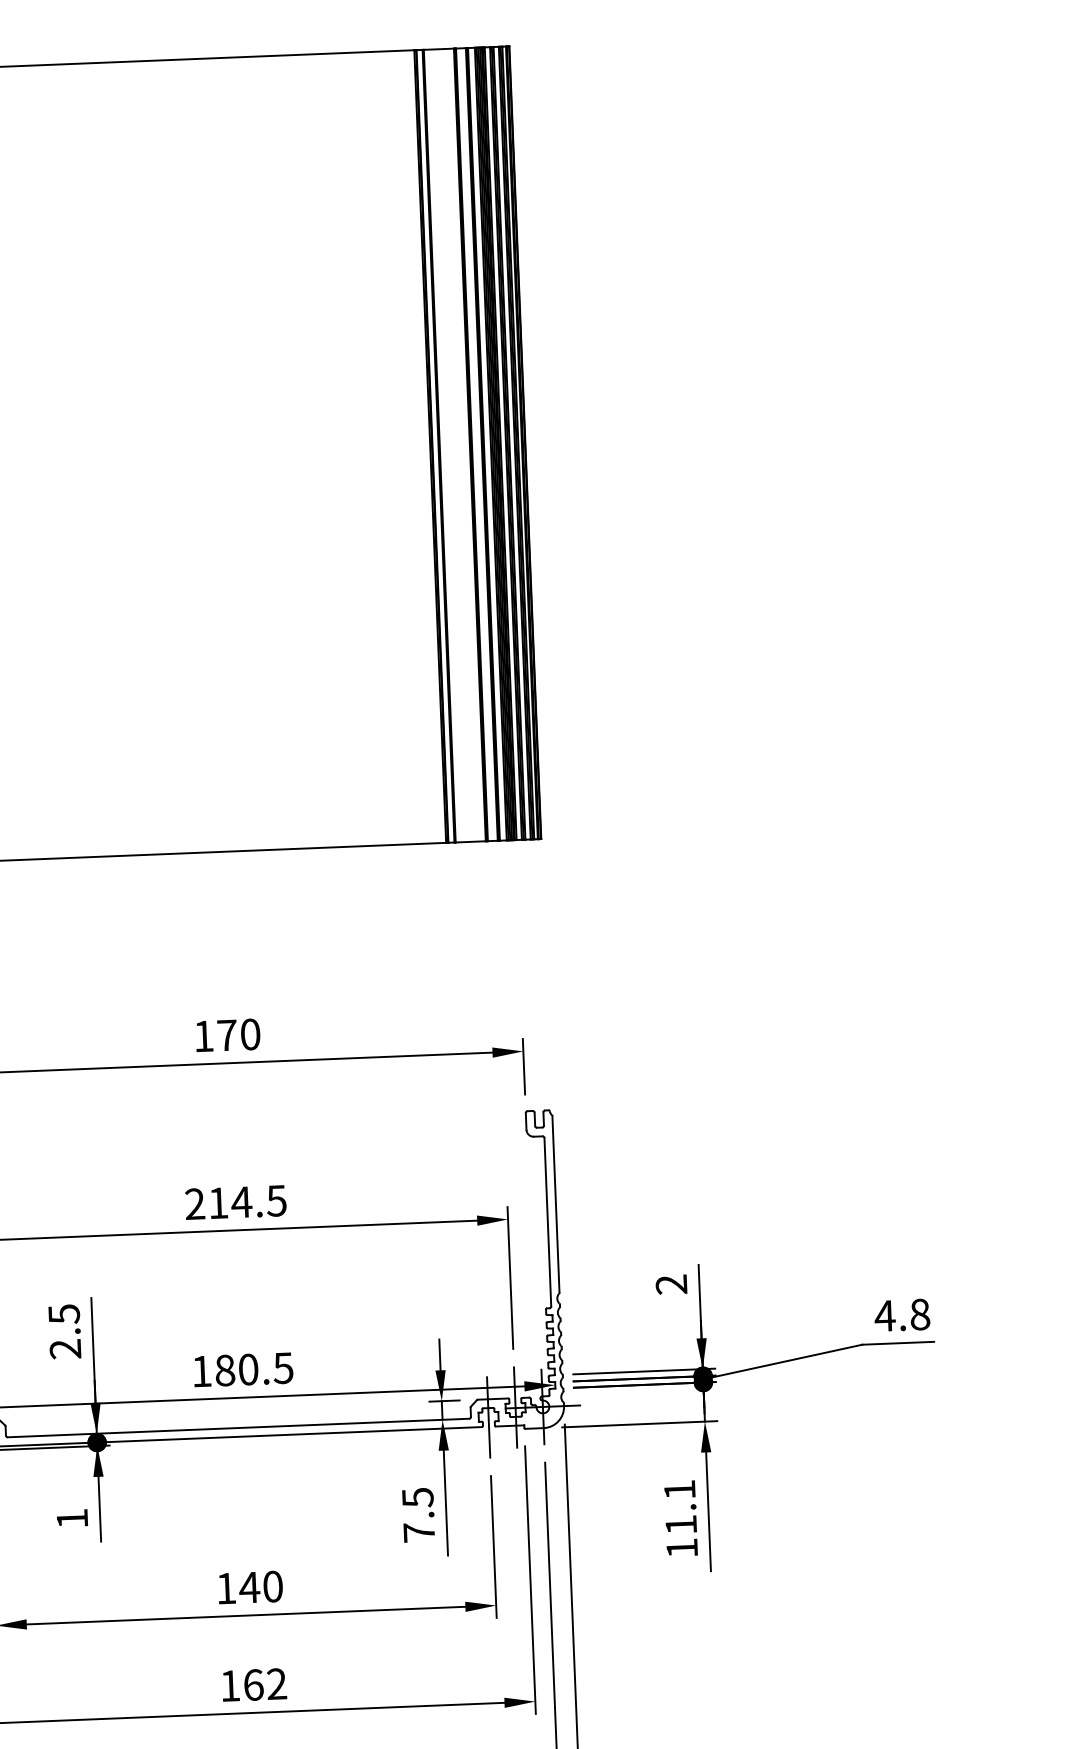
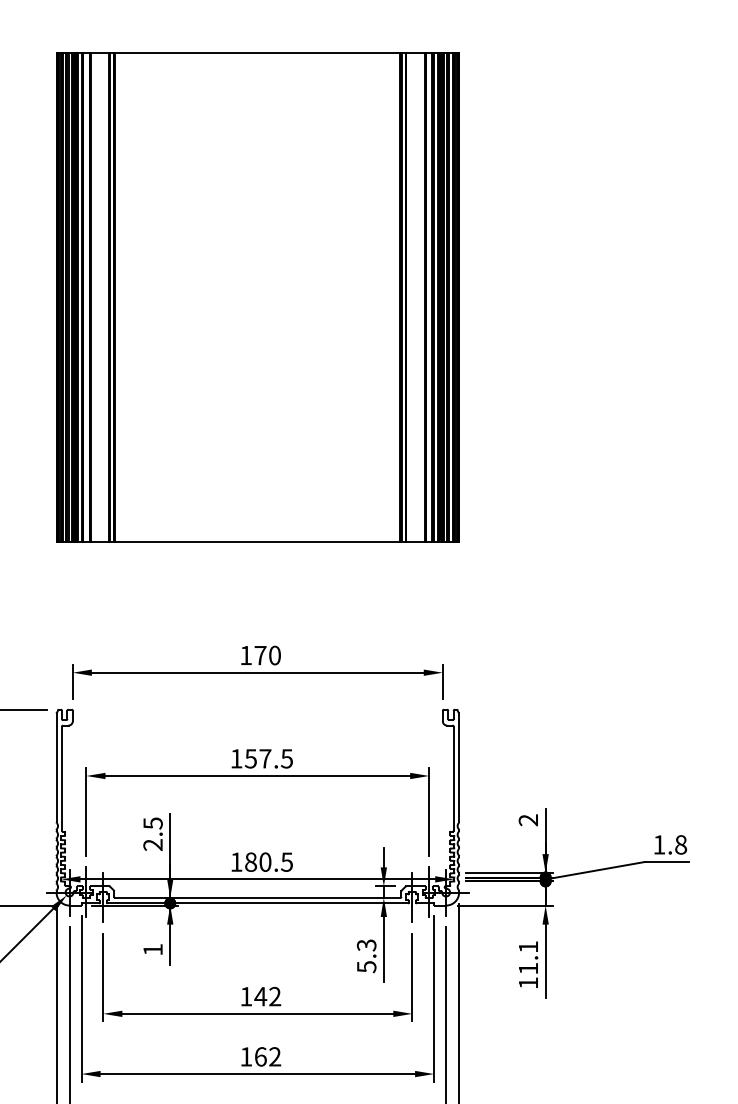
text: (217, 1202) -> (250, 758), 214.5 -> 157.5
text: (883, 1315) -> (658, 844), 4.8 -> 1.8
text: (418, 1515) -> (366, 956), 7.5 -> 5.3
text: (273, 1586) -> (275, 996), 140 -> 142

